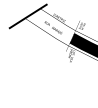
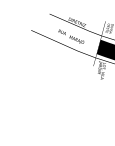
line: (27, 16) -> (33, 27), removed

